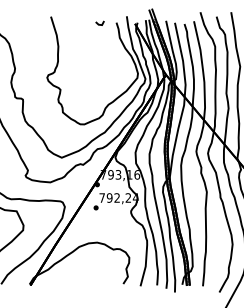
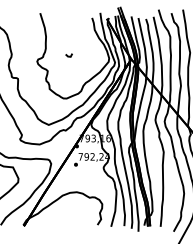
part: (99, 23) -> (68, 55), moved

